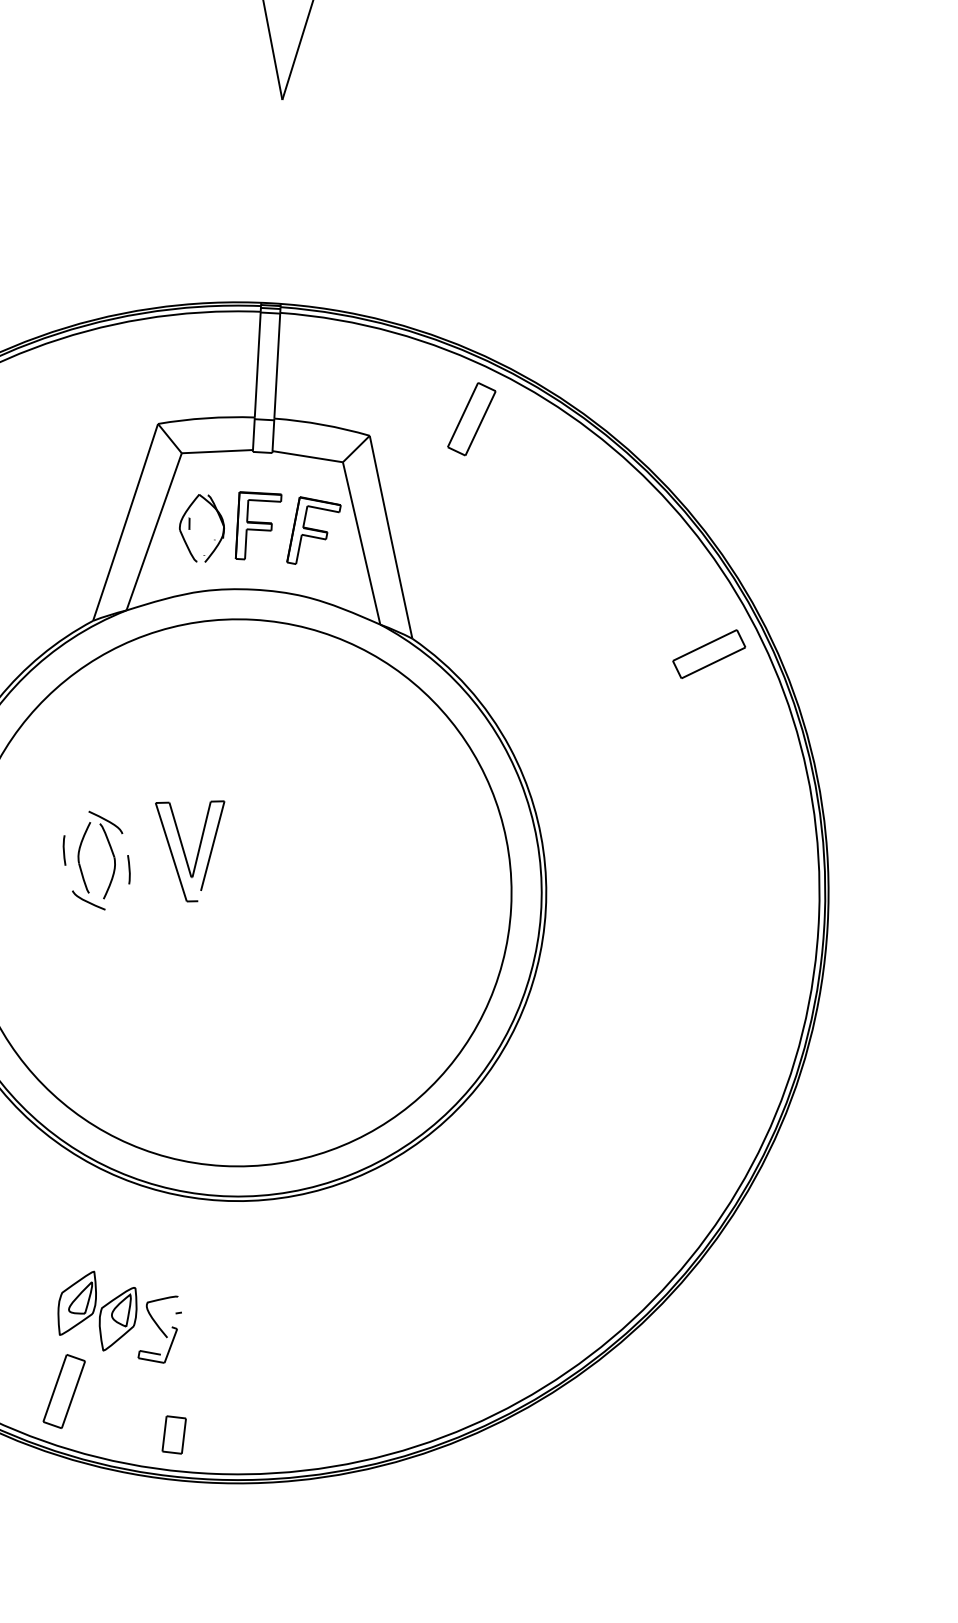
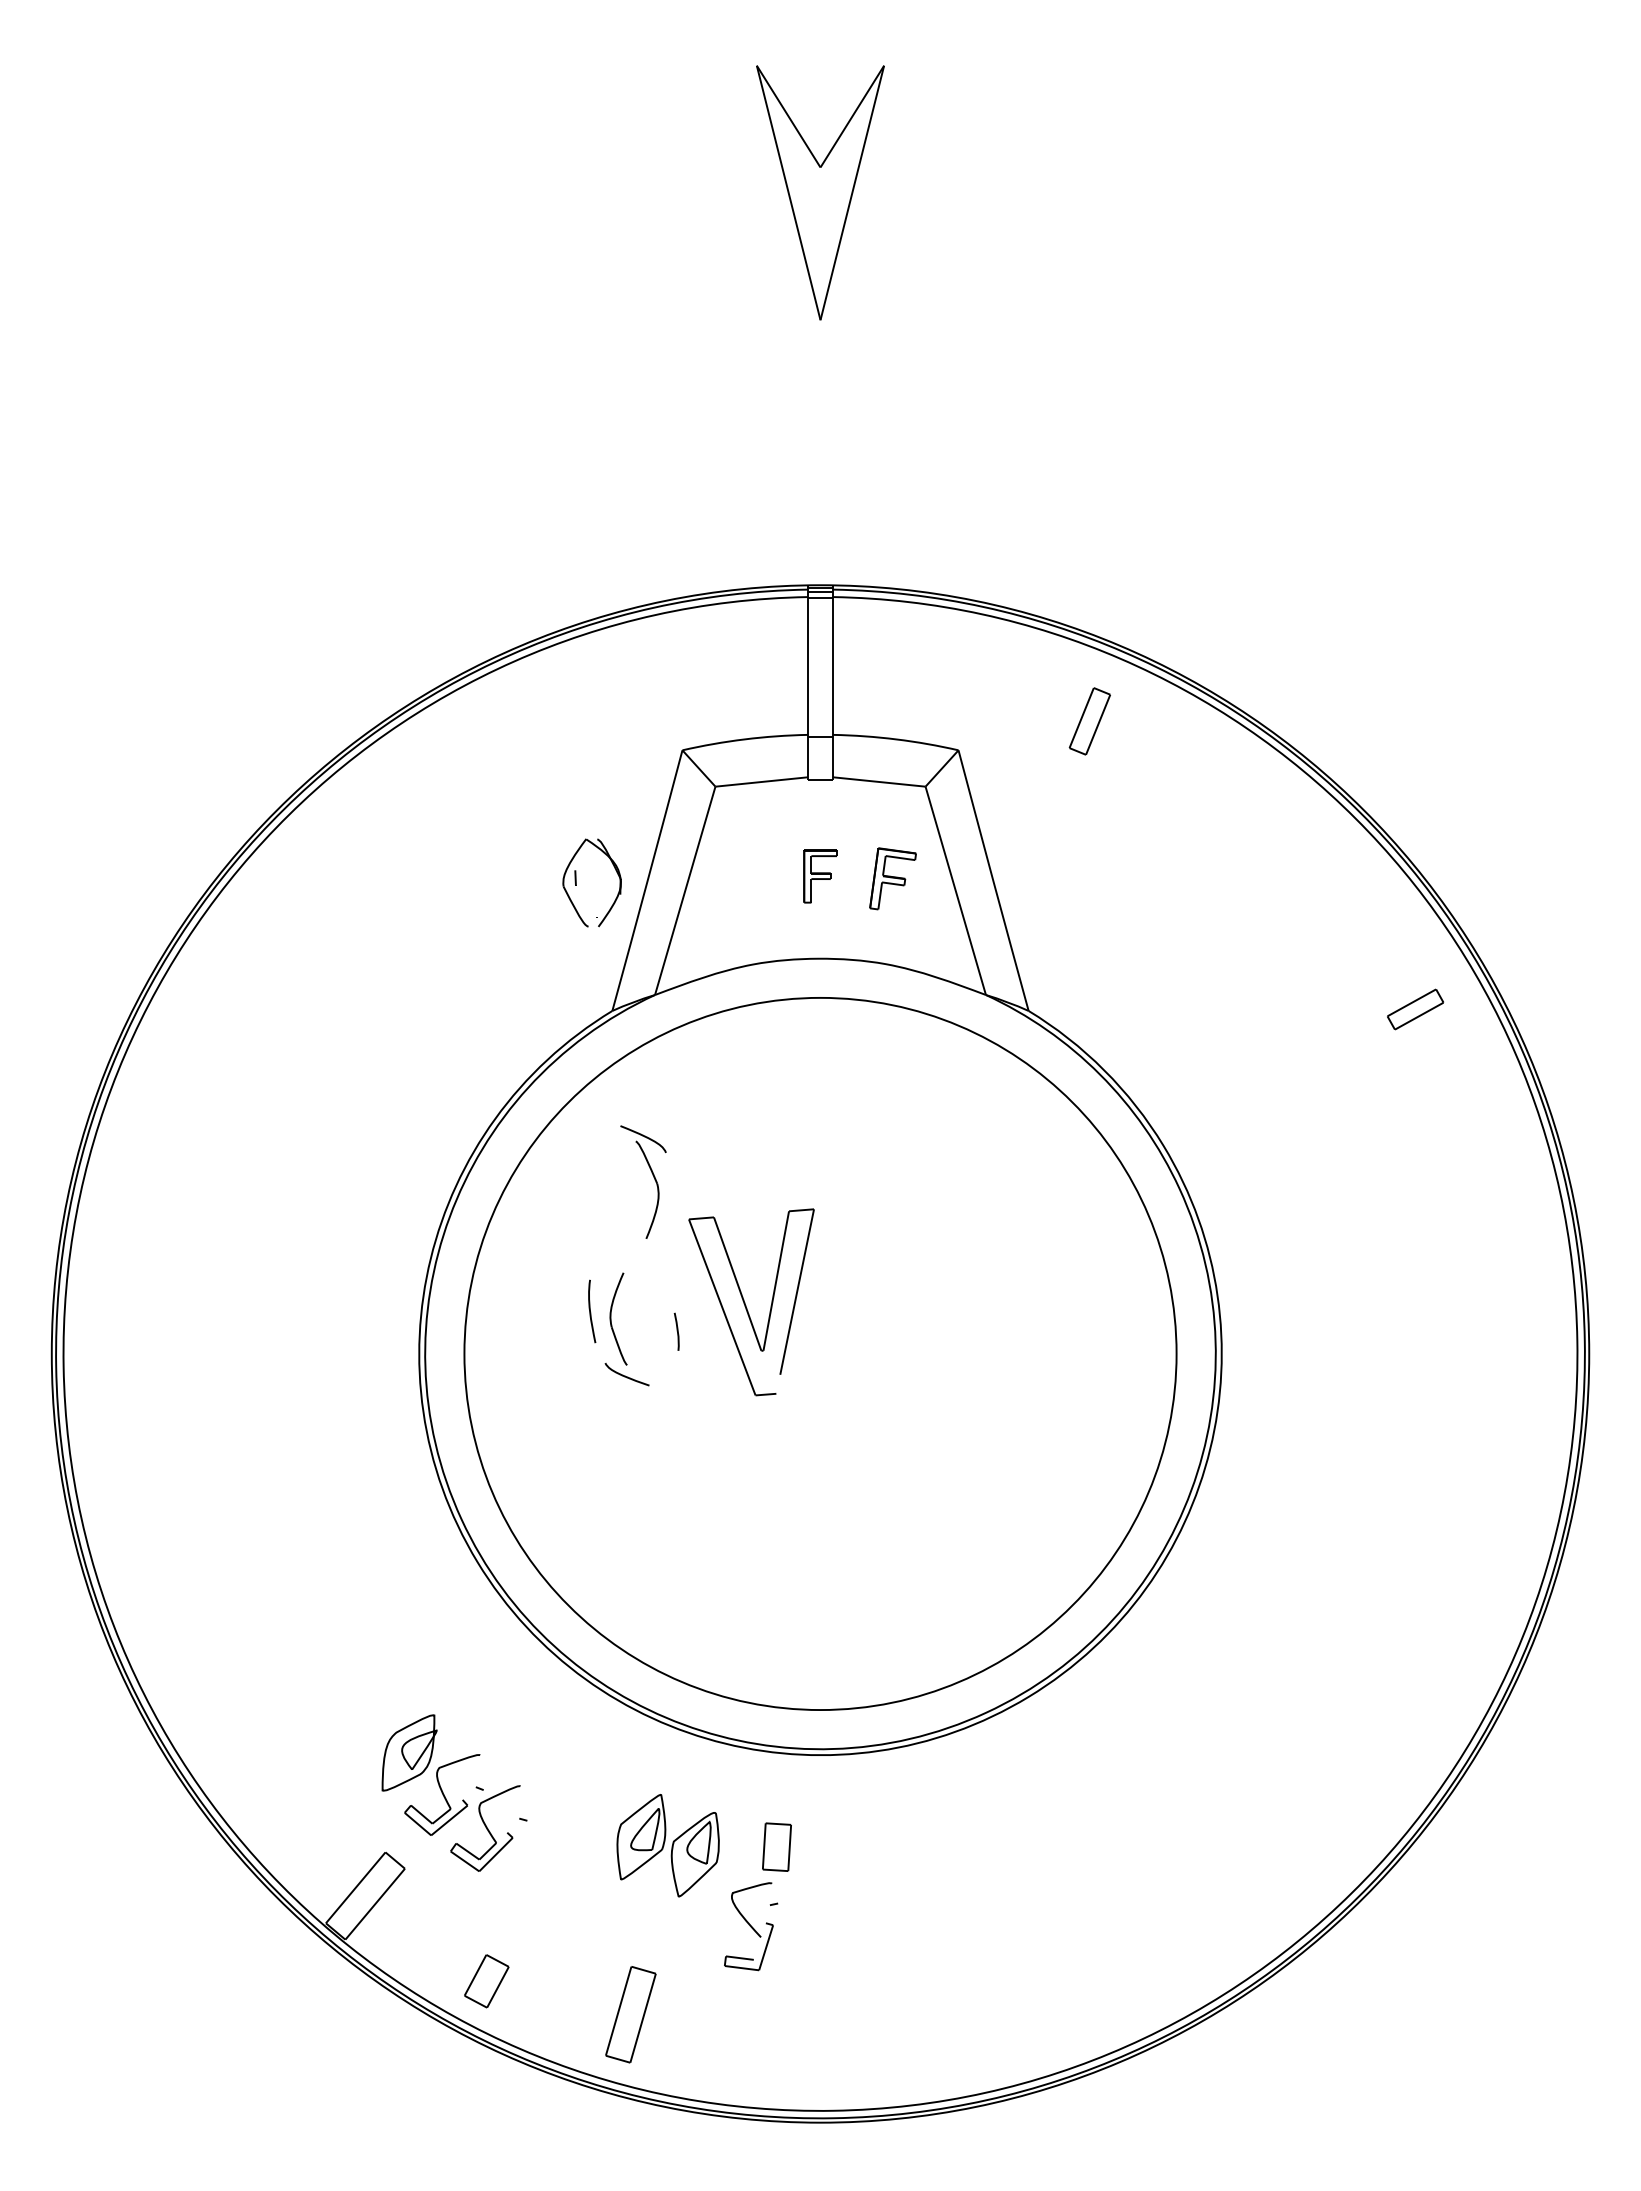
part: (471, 419) -> (1089, 721), size x0.7
part: (258, 526) -> (820, 876), size x0.6
part: (189, 527) -> (576, 882), moved
part: (313, 531) -> (892, 878), size x0.7
part: (709, 654) -> (1415, 1009), size x0.6
part: (64, 850) -> (592, 1311), size x1.6
part: (187, 850) -> (751, 1302), size x1.4
part: (111, 852) -> (653, 1177), moved
part: (96, 1310) -> (667, 1845), moved
part: (173, 1434) -> (776, 1846), moved

